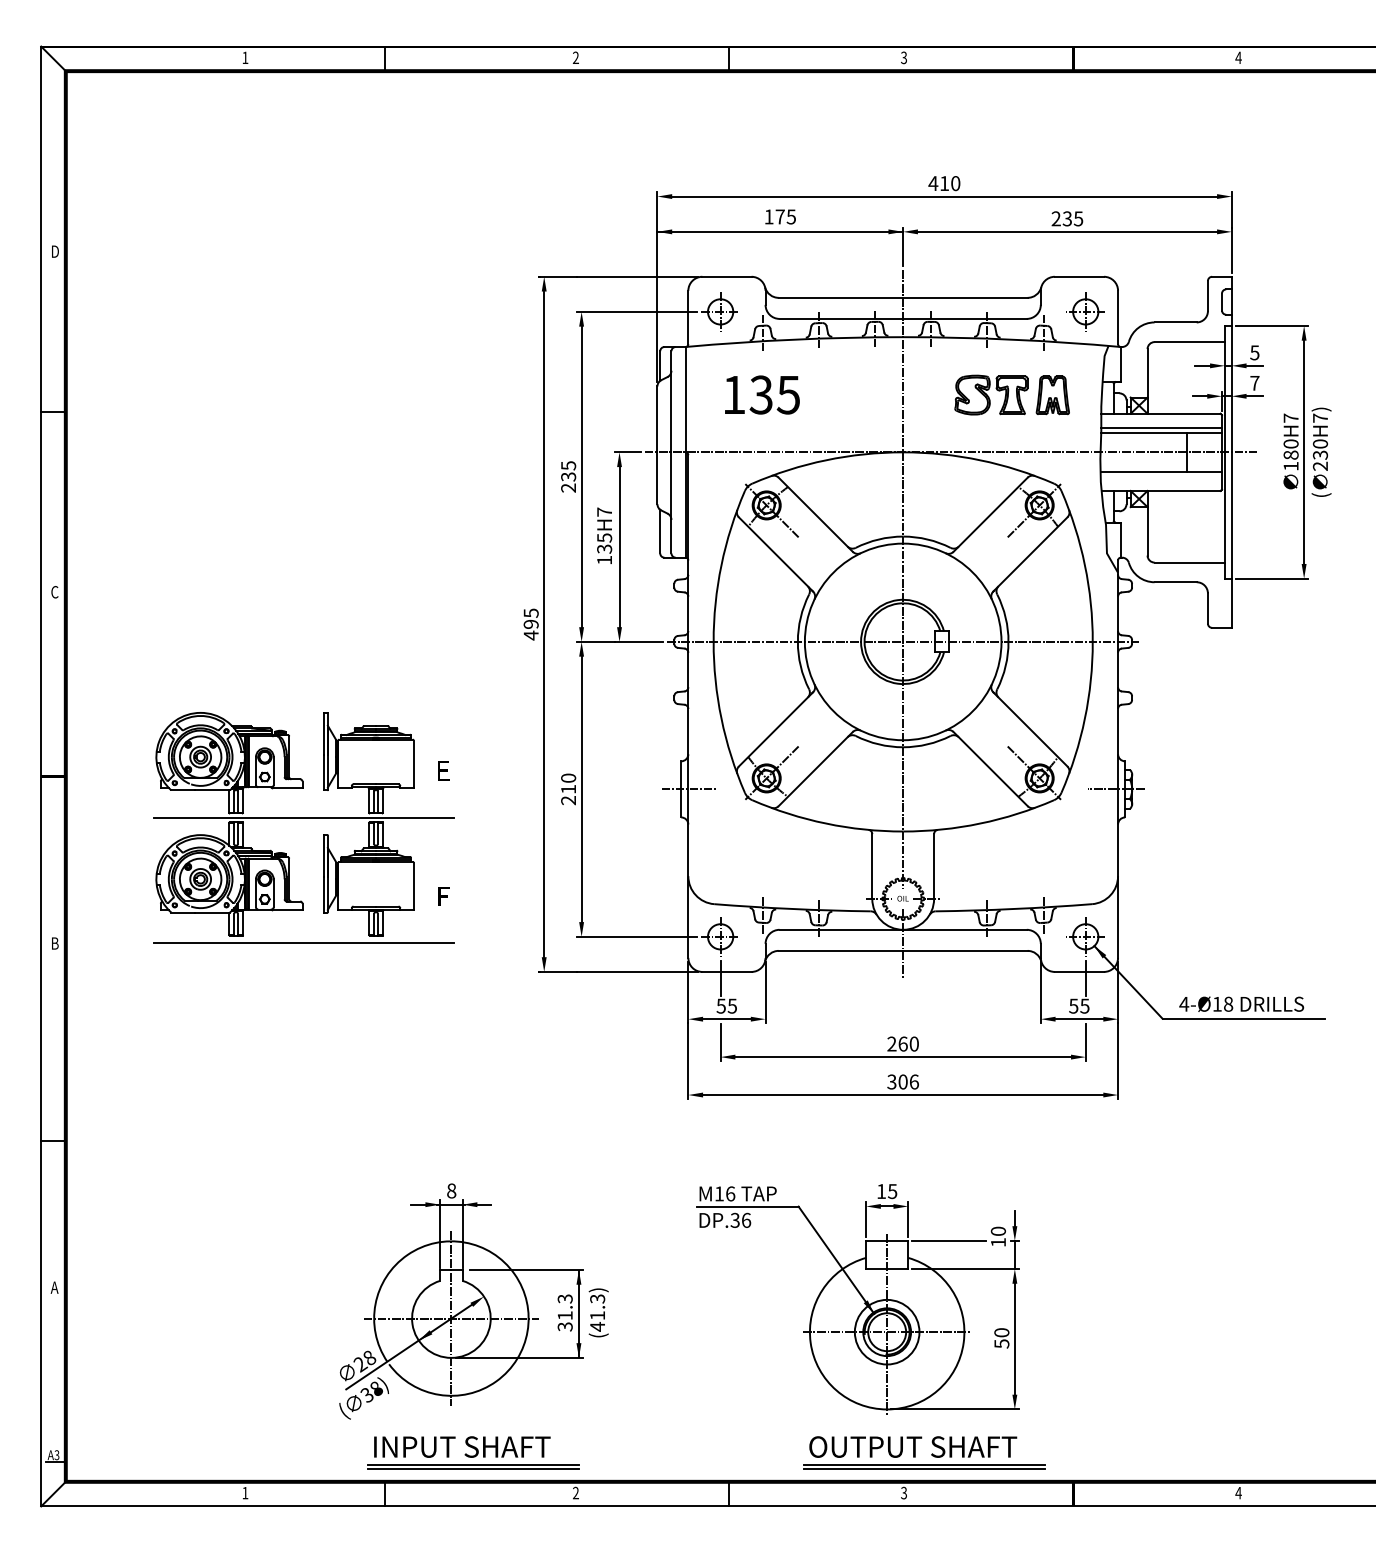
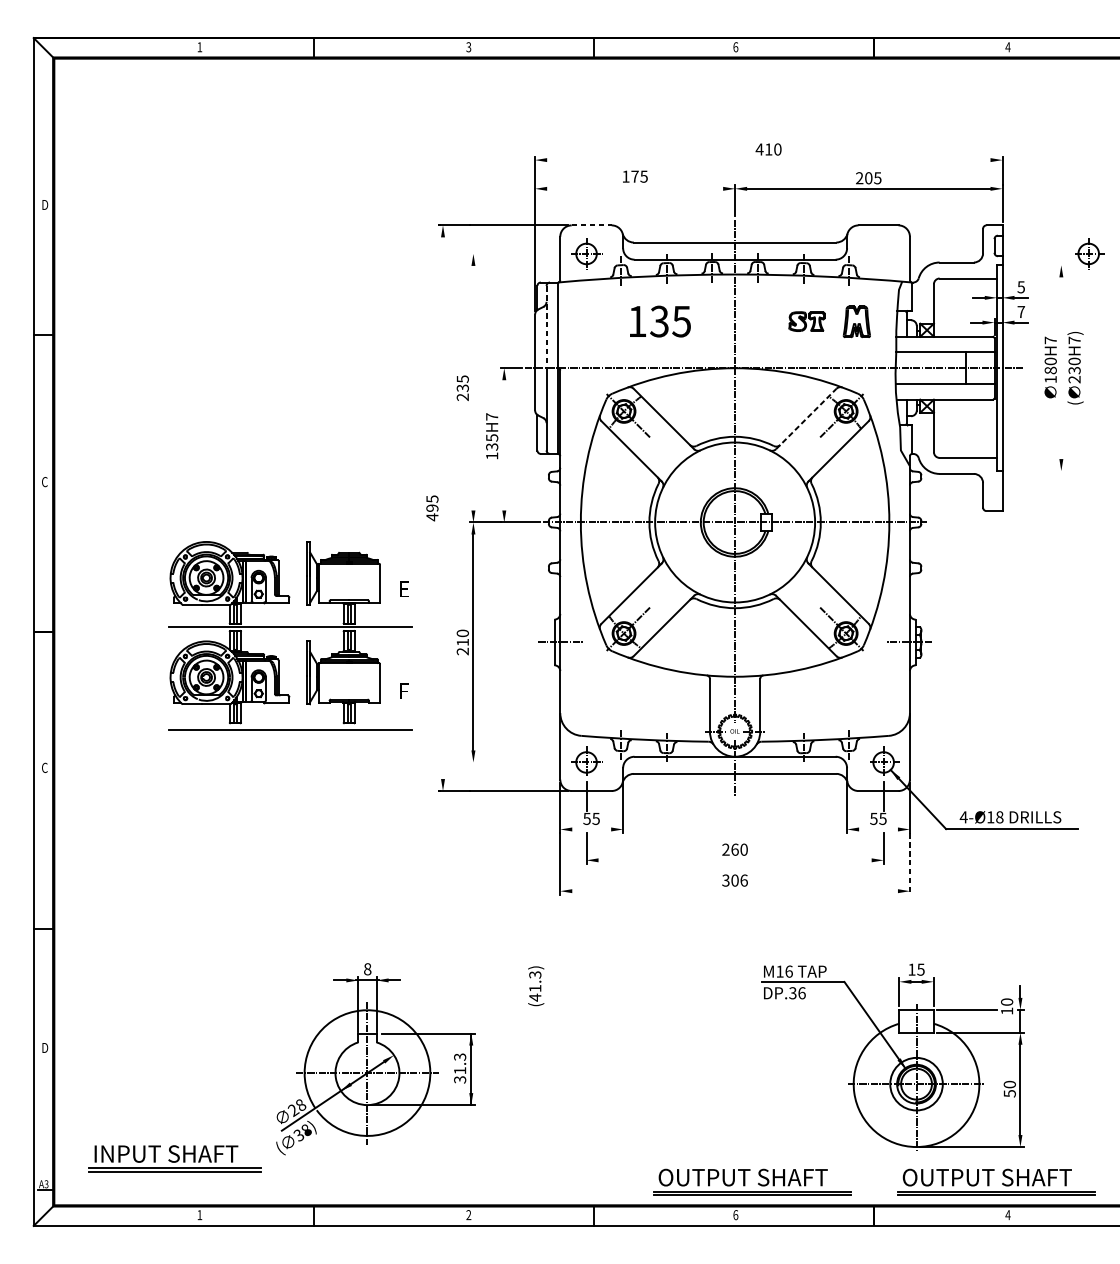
text: (904, 57) -> (736, 46), 3 -> 6
text: (575, 58) -> (468, 47), 2 -> 3
line: (944, 196) -> (768, 160), removed
text: (1067, 218) -> (868, 177), 235 -> 205
line: (780, 231) -> (635, 188), removed
line: (726, 276) -> (591, 225), solid -> dashed
line: (636, 311) -> (518, 253), removed
part: (1085, 311) -> (1088, 253), moved
line: (1272, 325) -> (1035, 265), removed
text: (762, 394) -> (660, 321), moved
part: (991, 394) -> (806, 321), size x0.6
line: (671, 401) -> (546, 326), solid -> dashed
line: (1161, 428) -> (945, 348), removed
line: (1304, 451) -> (1061, 367), removed
line: (581, 476) -> (473, 387), removed
line: (990, 514) -> (806, 418), solid -> dashed
line: (619, 547) -> (504, 445), removed
line: (1272, 578) -> (1035, 470), removed
line: (544, 624) -> (443, 508), removed
part: (303, 818) -> (290, 627), moved
line: (636, 936) -> (518, 762), removed
text: (54, 943) -> (44, 767), B -> C
line: (726, 1019) -> (591, 829), removed
line: (1079, 1019) -> (878, 829), removed
line: (903, 1057) -> (735, 860), removed
line: (1118, 1061) -> (910, 863), solid -> dashed
line: (903, 1095) -> (735, 891), removed
text: (54, 1287) -> (44, 1047), A -> D
part: (857, 1299) -> (892, 1057), moved
text: (598, 1312) -> (535, 985), moved
part: (473, 1452) -> (175, 1158), moved
part: (1231, 1454) -> (1002, 1183), added
text: (904, 1492) -> (736, 1214), 3 -> 6

